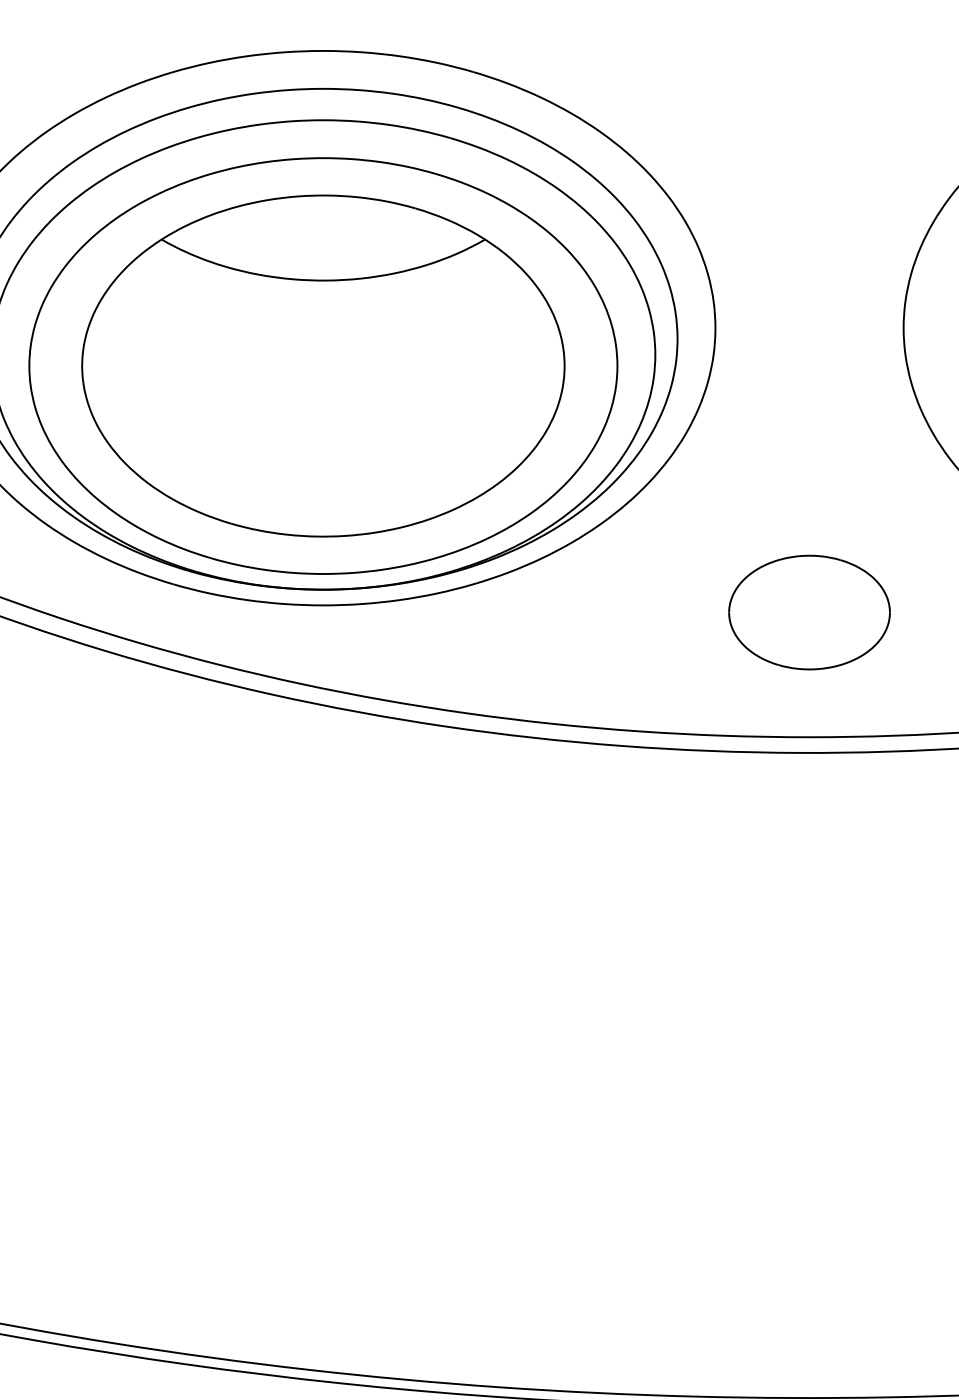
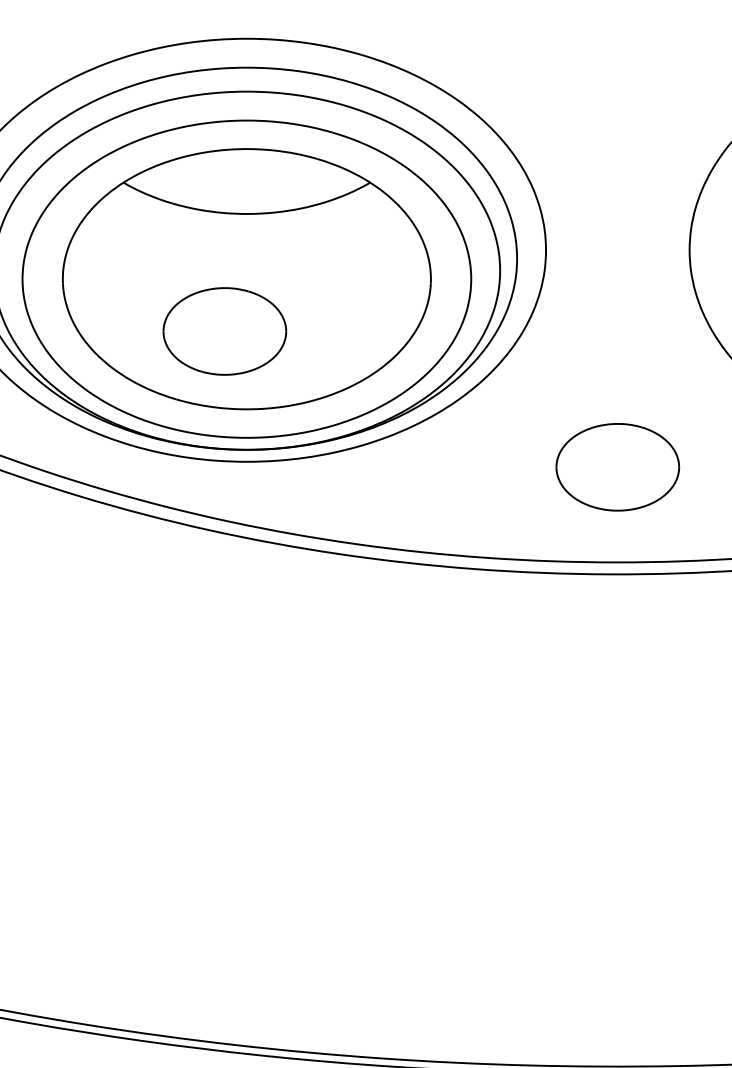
part: (294, 434) -> (224, 331), added

